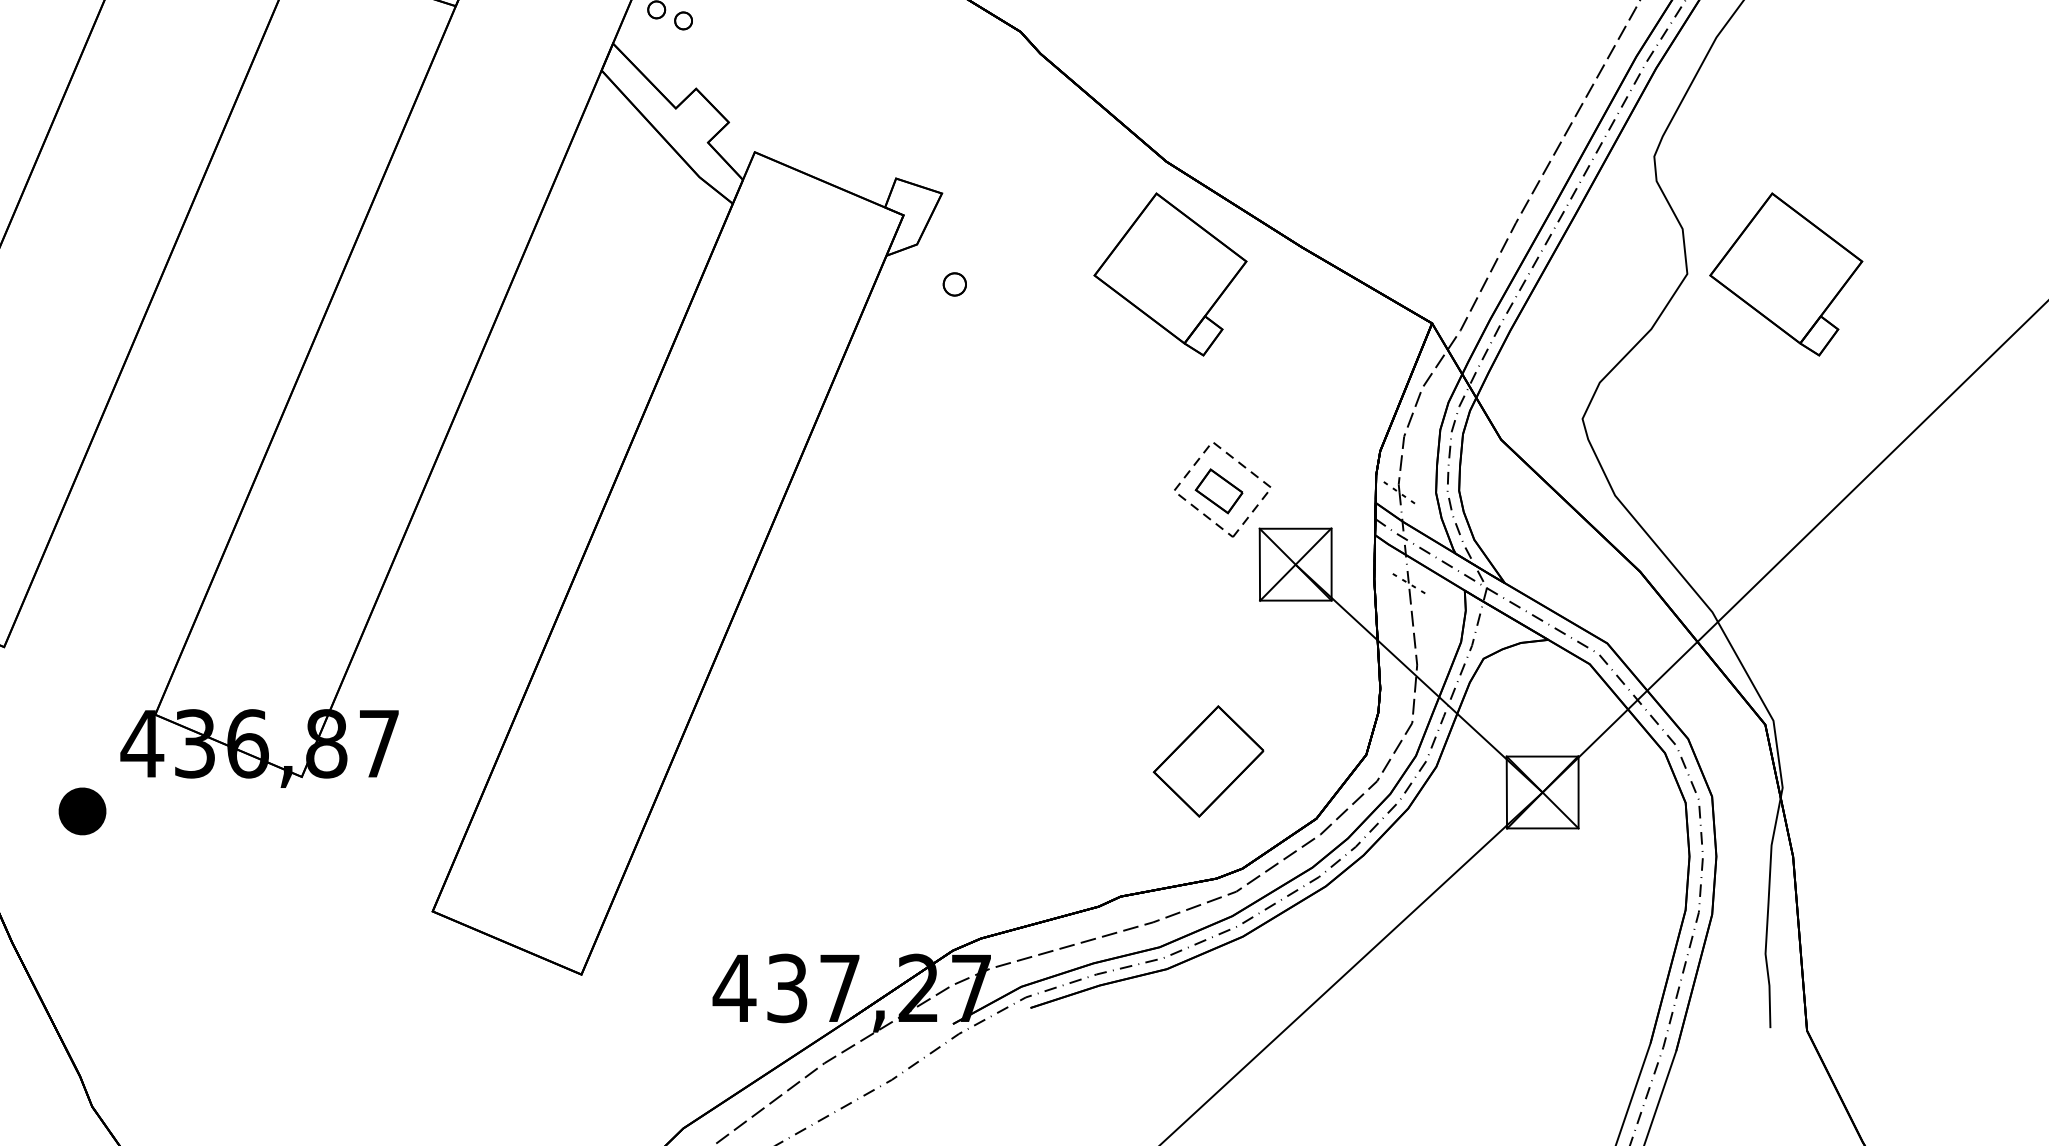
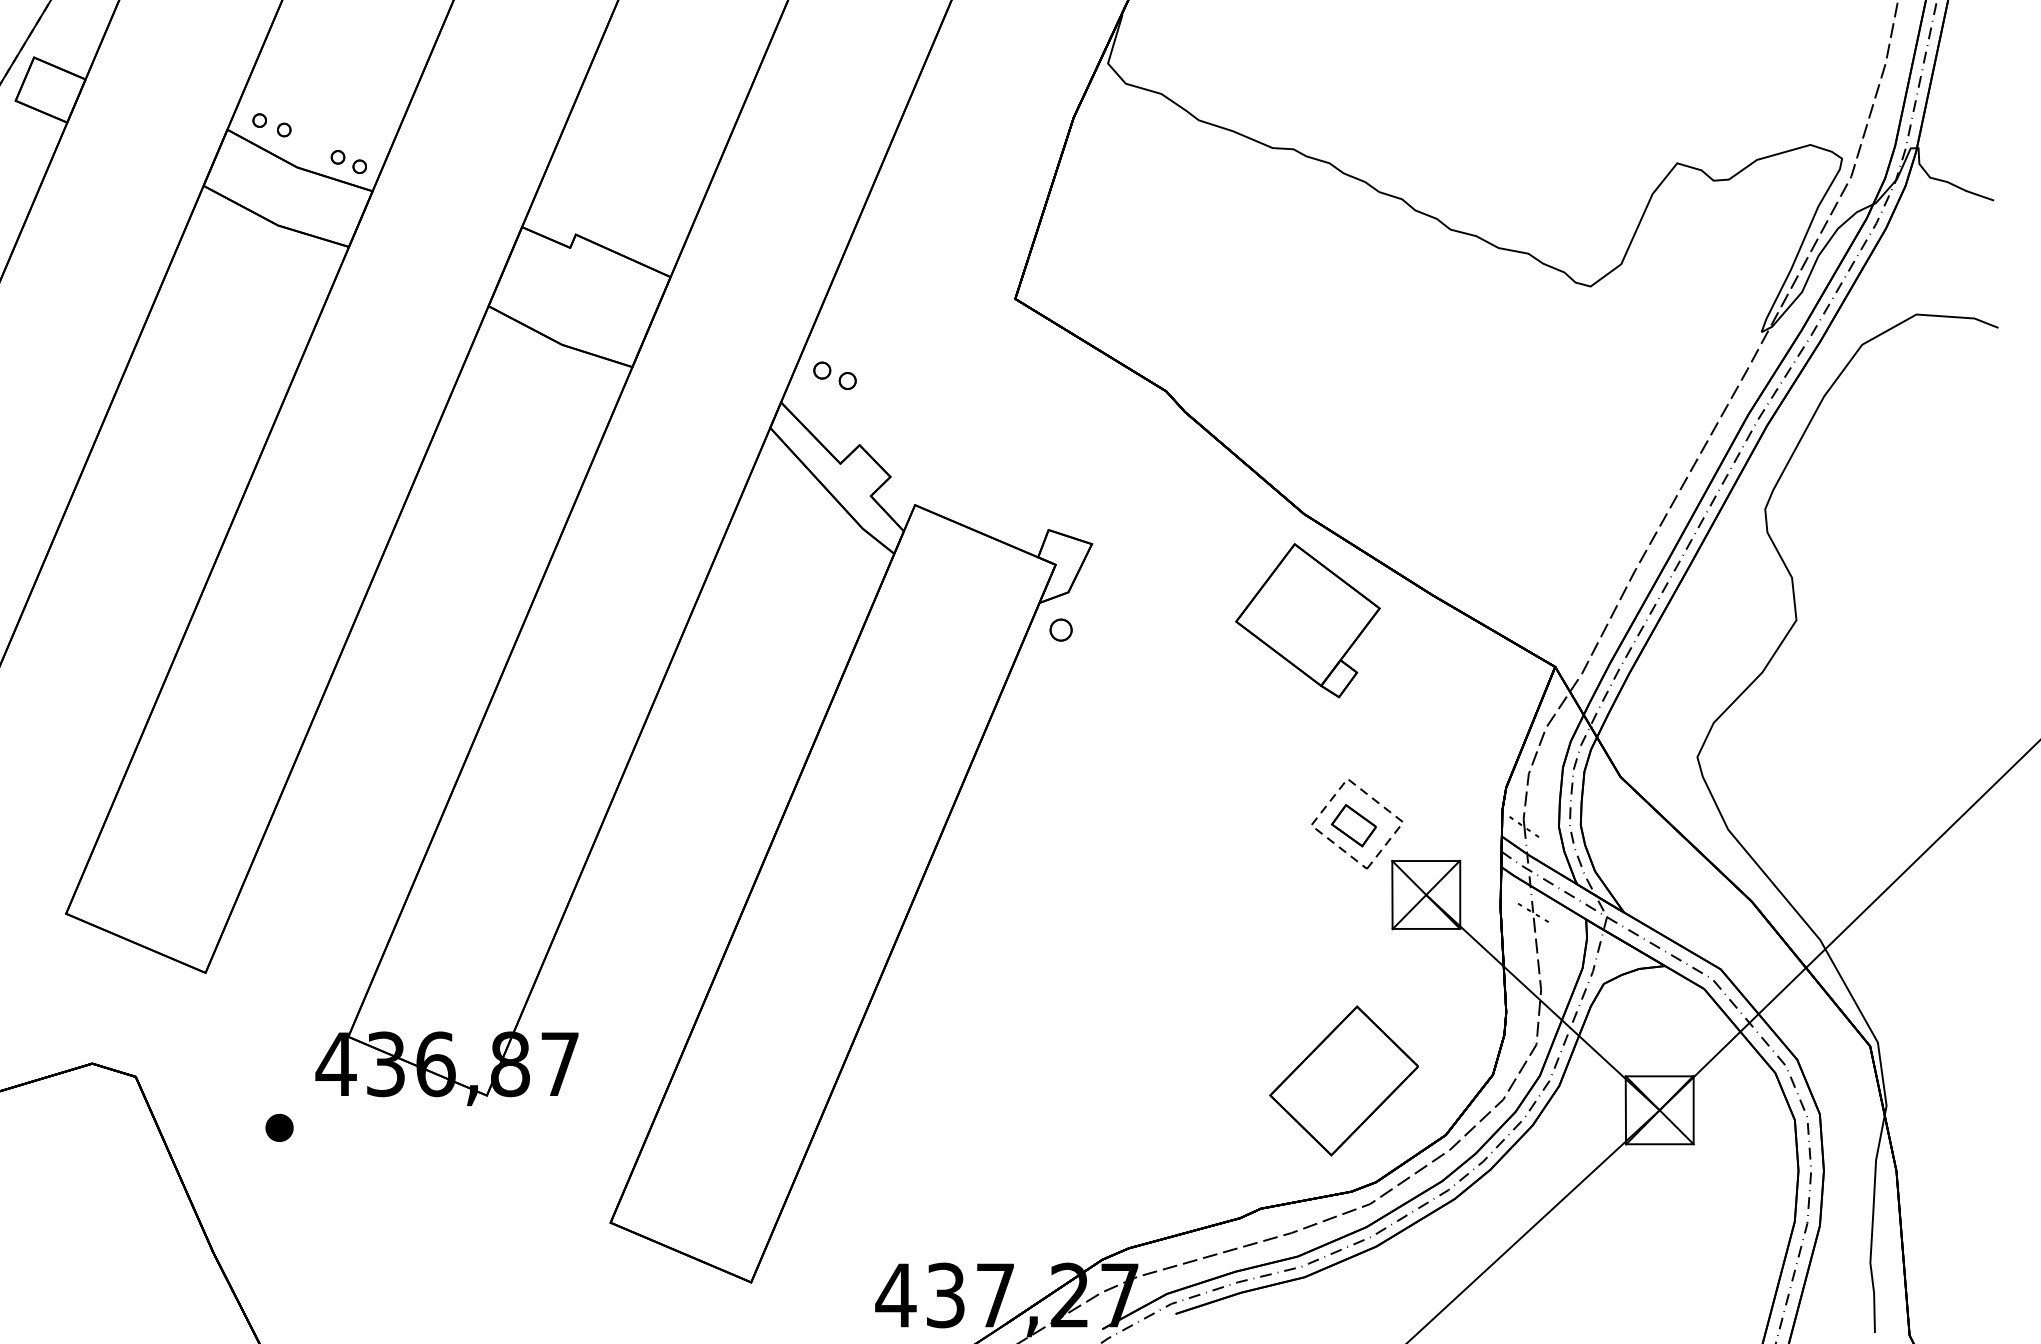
part: (1785, 274) -> (1889, 620), removed
part: (954, 283) -> (1060, 629), moved
part: (1208, 760) -> (1343, 1080), size x1.43
part: (82, 810) -> (279, 1127), size x0.62

